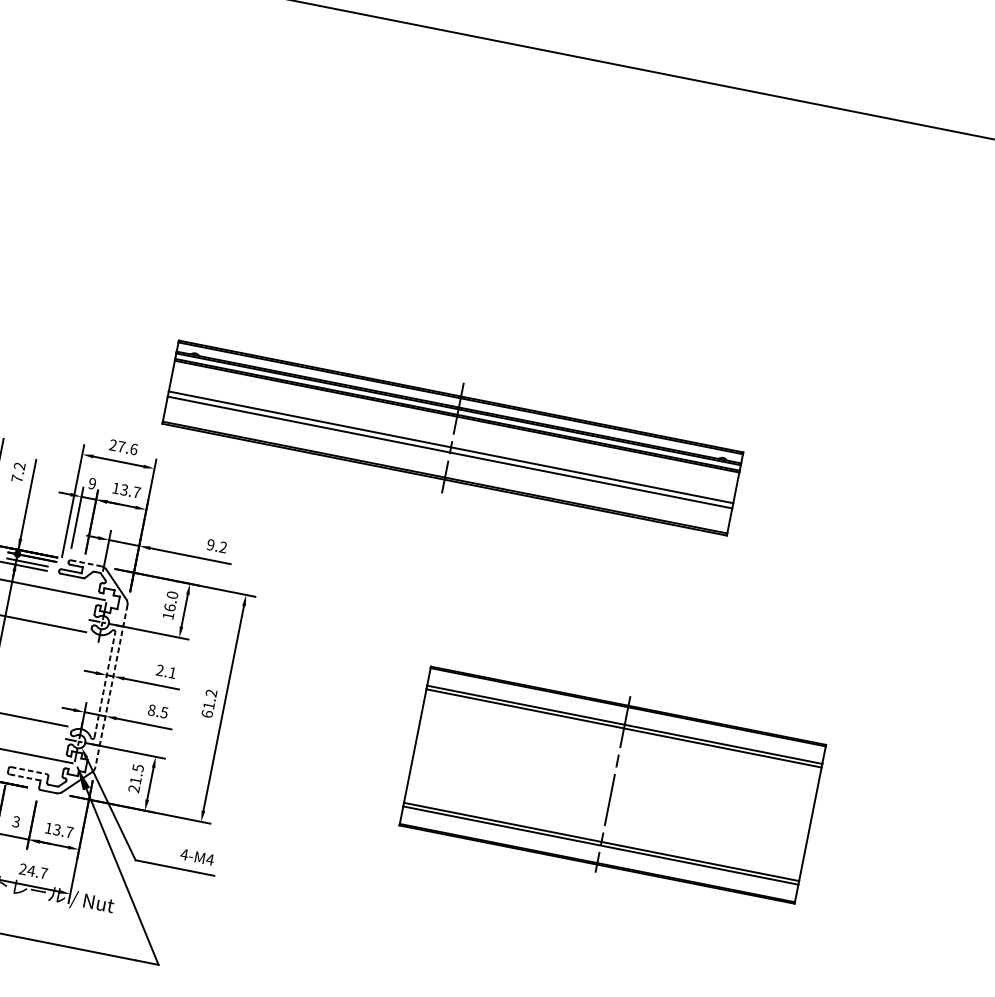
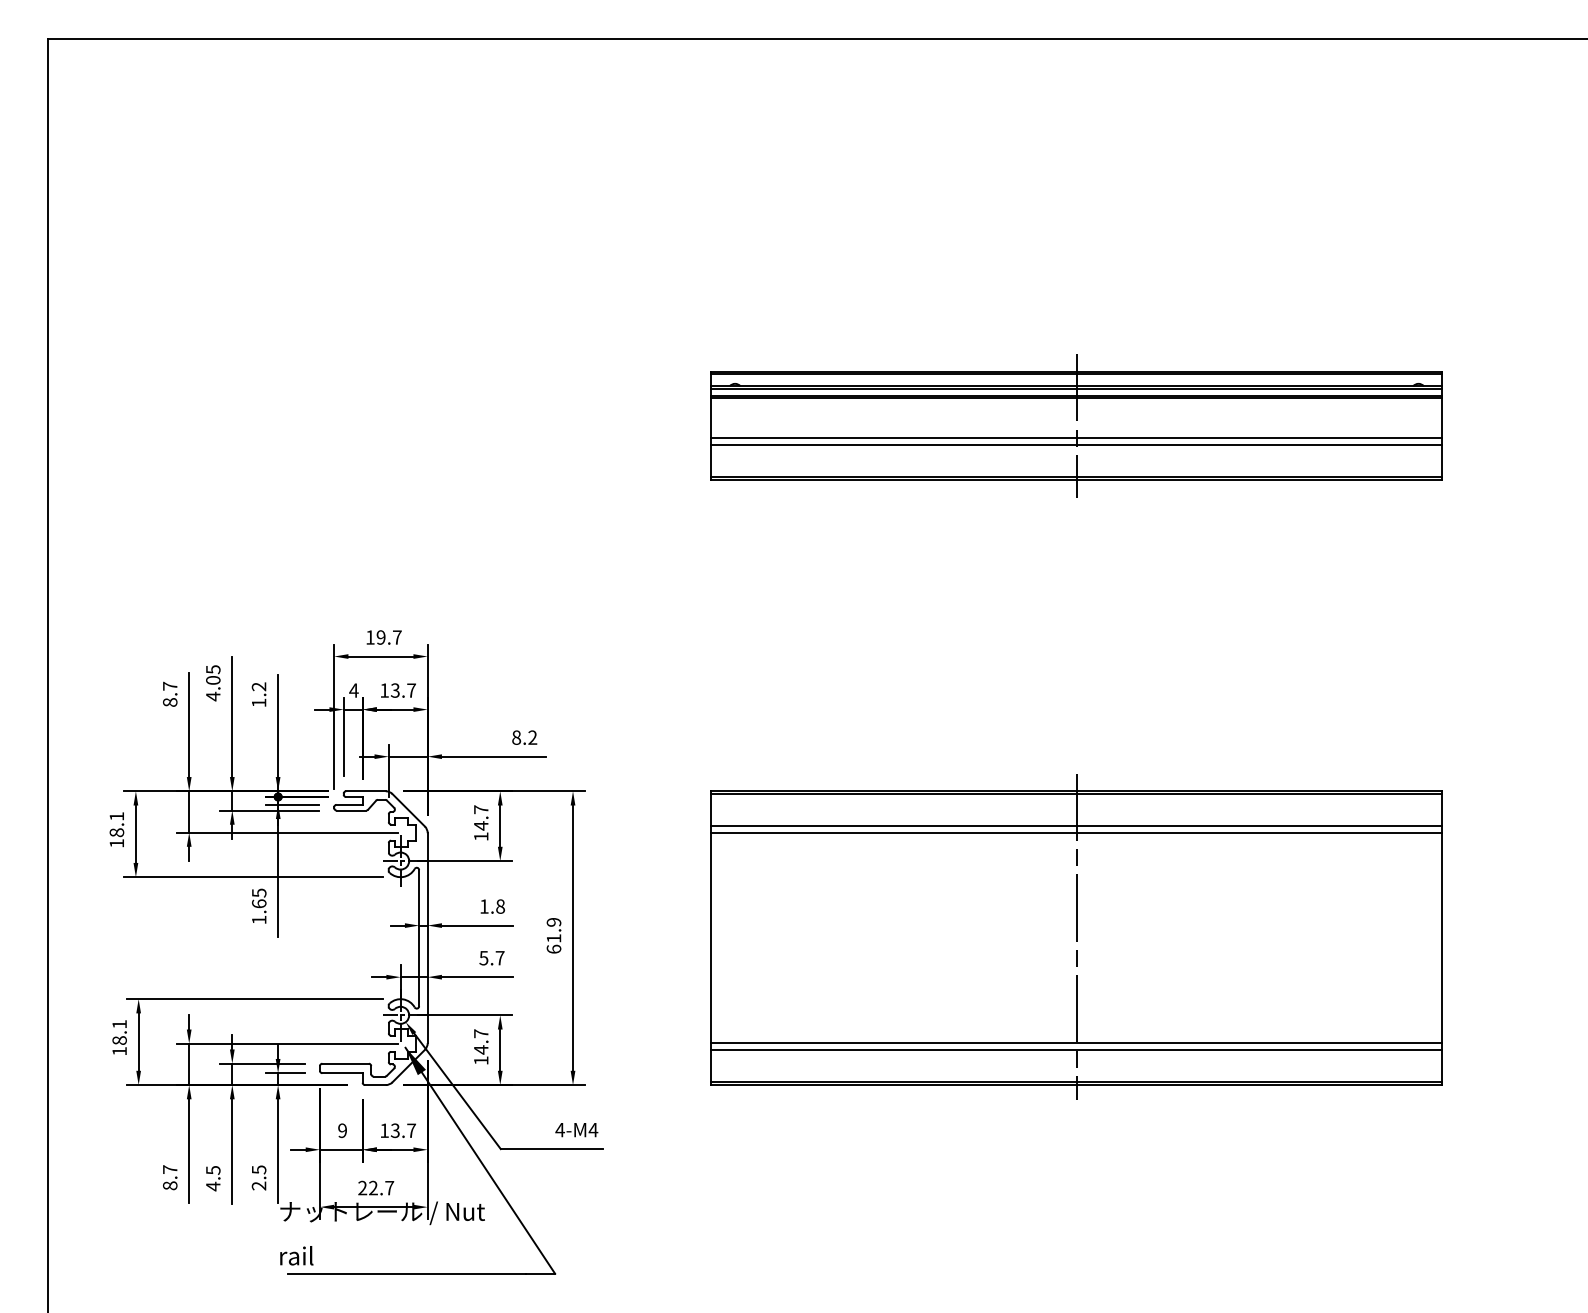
part: (452, 437) -> (1076, 425), moved
text: (123, 447) -> (383, 637), 27.6 -> 19.7
text: (17, 478) -> (259, 702), 7.2 -> 1.2
text: (92, 483) -> (353, 690), 9 -> 4
text: (210, 544) -> (516, 737), 9.2 -> 8.2
line: (85, 563) -> (365, 791), dashed -> solid
text: (171, 601) -> (481, 817), 16.0 -> 14.7
text: (166, 671) -> (492, 906), 2.1 -> 1.8
line: (105, 684) -> (419, 937), dashed -> solid
line: (111, 686) -> (427, 938), dashed -> solid
text: (211, 693) -> (554, 922), 61.2 -> 61.9
text: (157, 710) -> (491, 957), 8.5 -> 5.7
line: (29, 770) -> (346, 1063), dashed -> solid
line: (25, 777) -> (342, 1073), dashed -> solid
text: (136, 778) -> (481, 1047), 21.5 -> 14.7
part: (612, 784) -> (1076, 936), size x1.43
text: (16, 821) -> (342, 1130), 3 -> 9
text: (31, 870) -> (373, 1187), 24.7 -> 22.7

